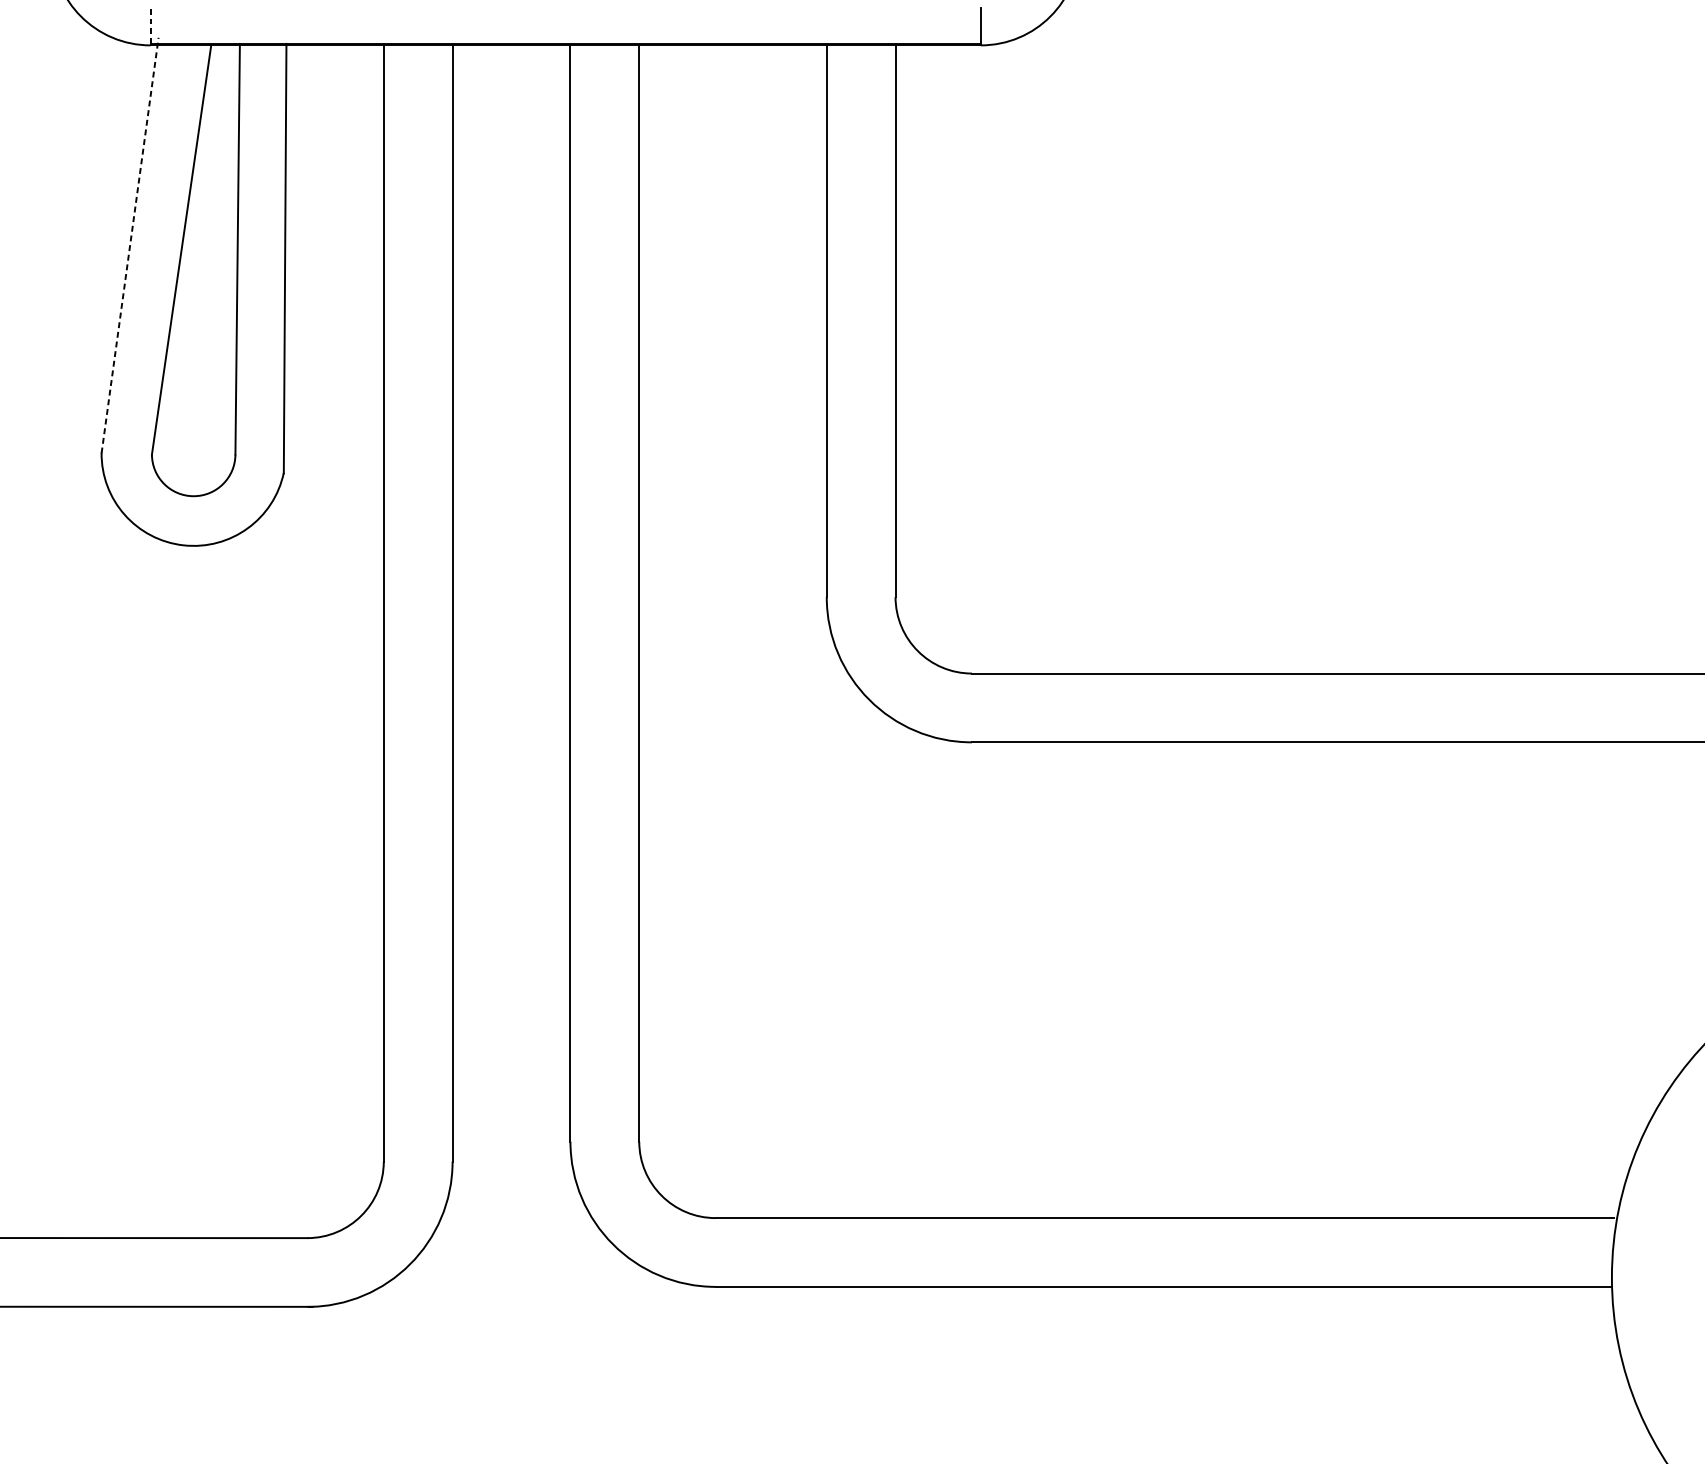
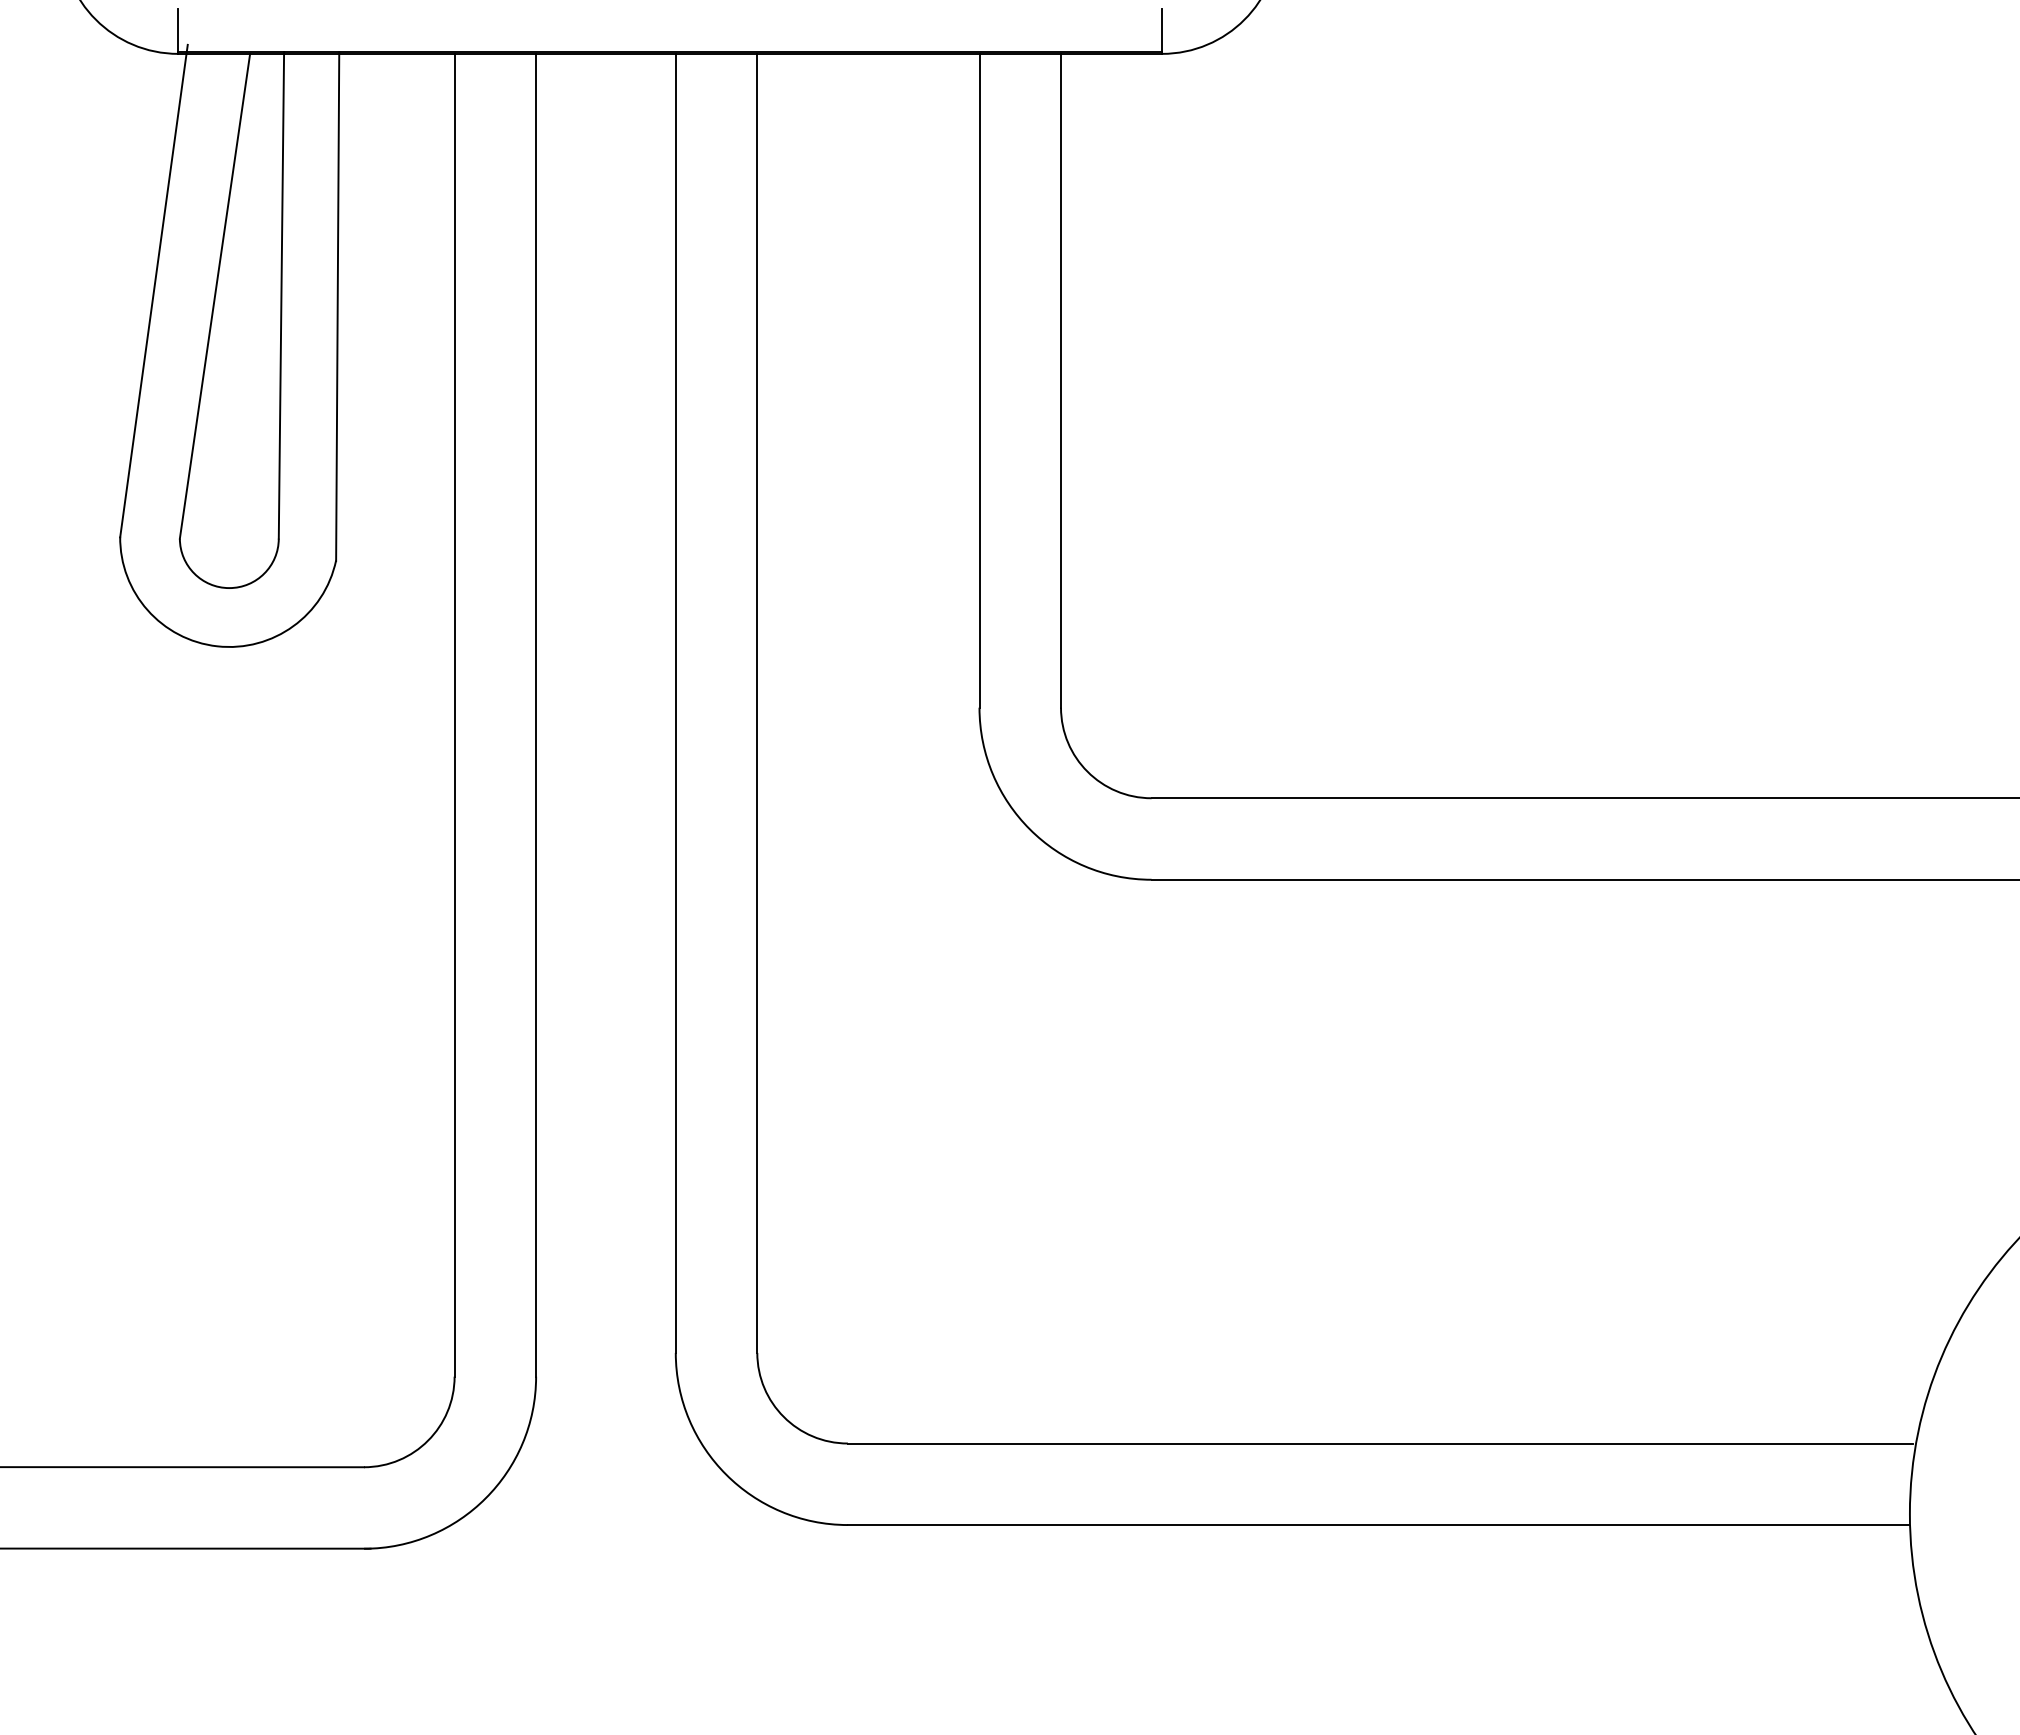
line: (150, 25) -> (178, 30), dashed -> solid
line: (129, 245) -> (153, 291), dashed -> solid

